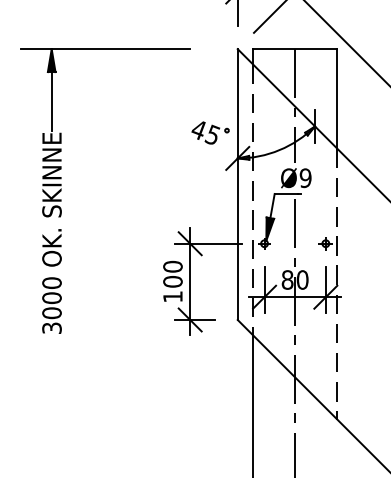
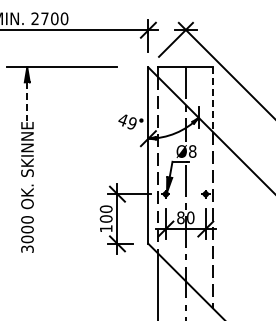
line: (337, 99) -> (213, 100), solid -> dashed
line: (52, 102) -> (27, 102), solid -> dashed
text: (211, 133) -> (131, 122), 45 -> 49
text: (305, 178) -> (192, 151), Ø9 -> Ø8

